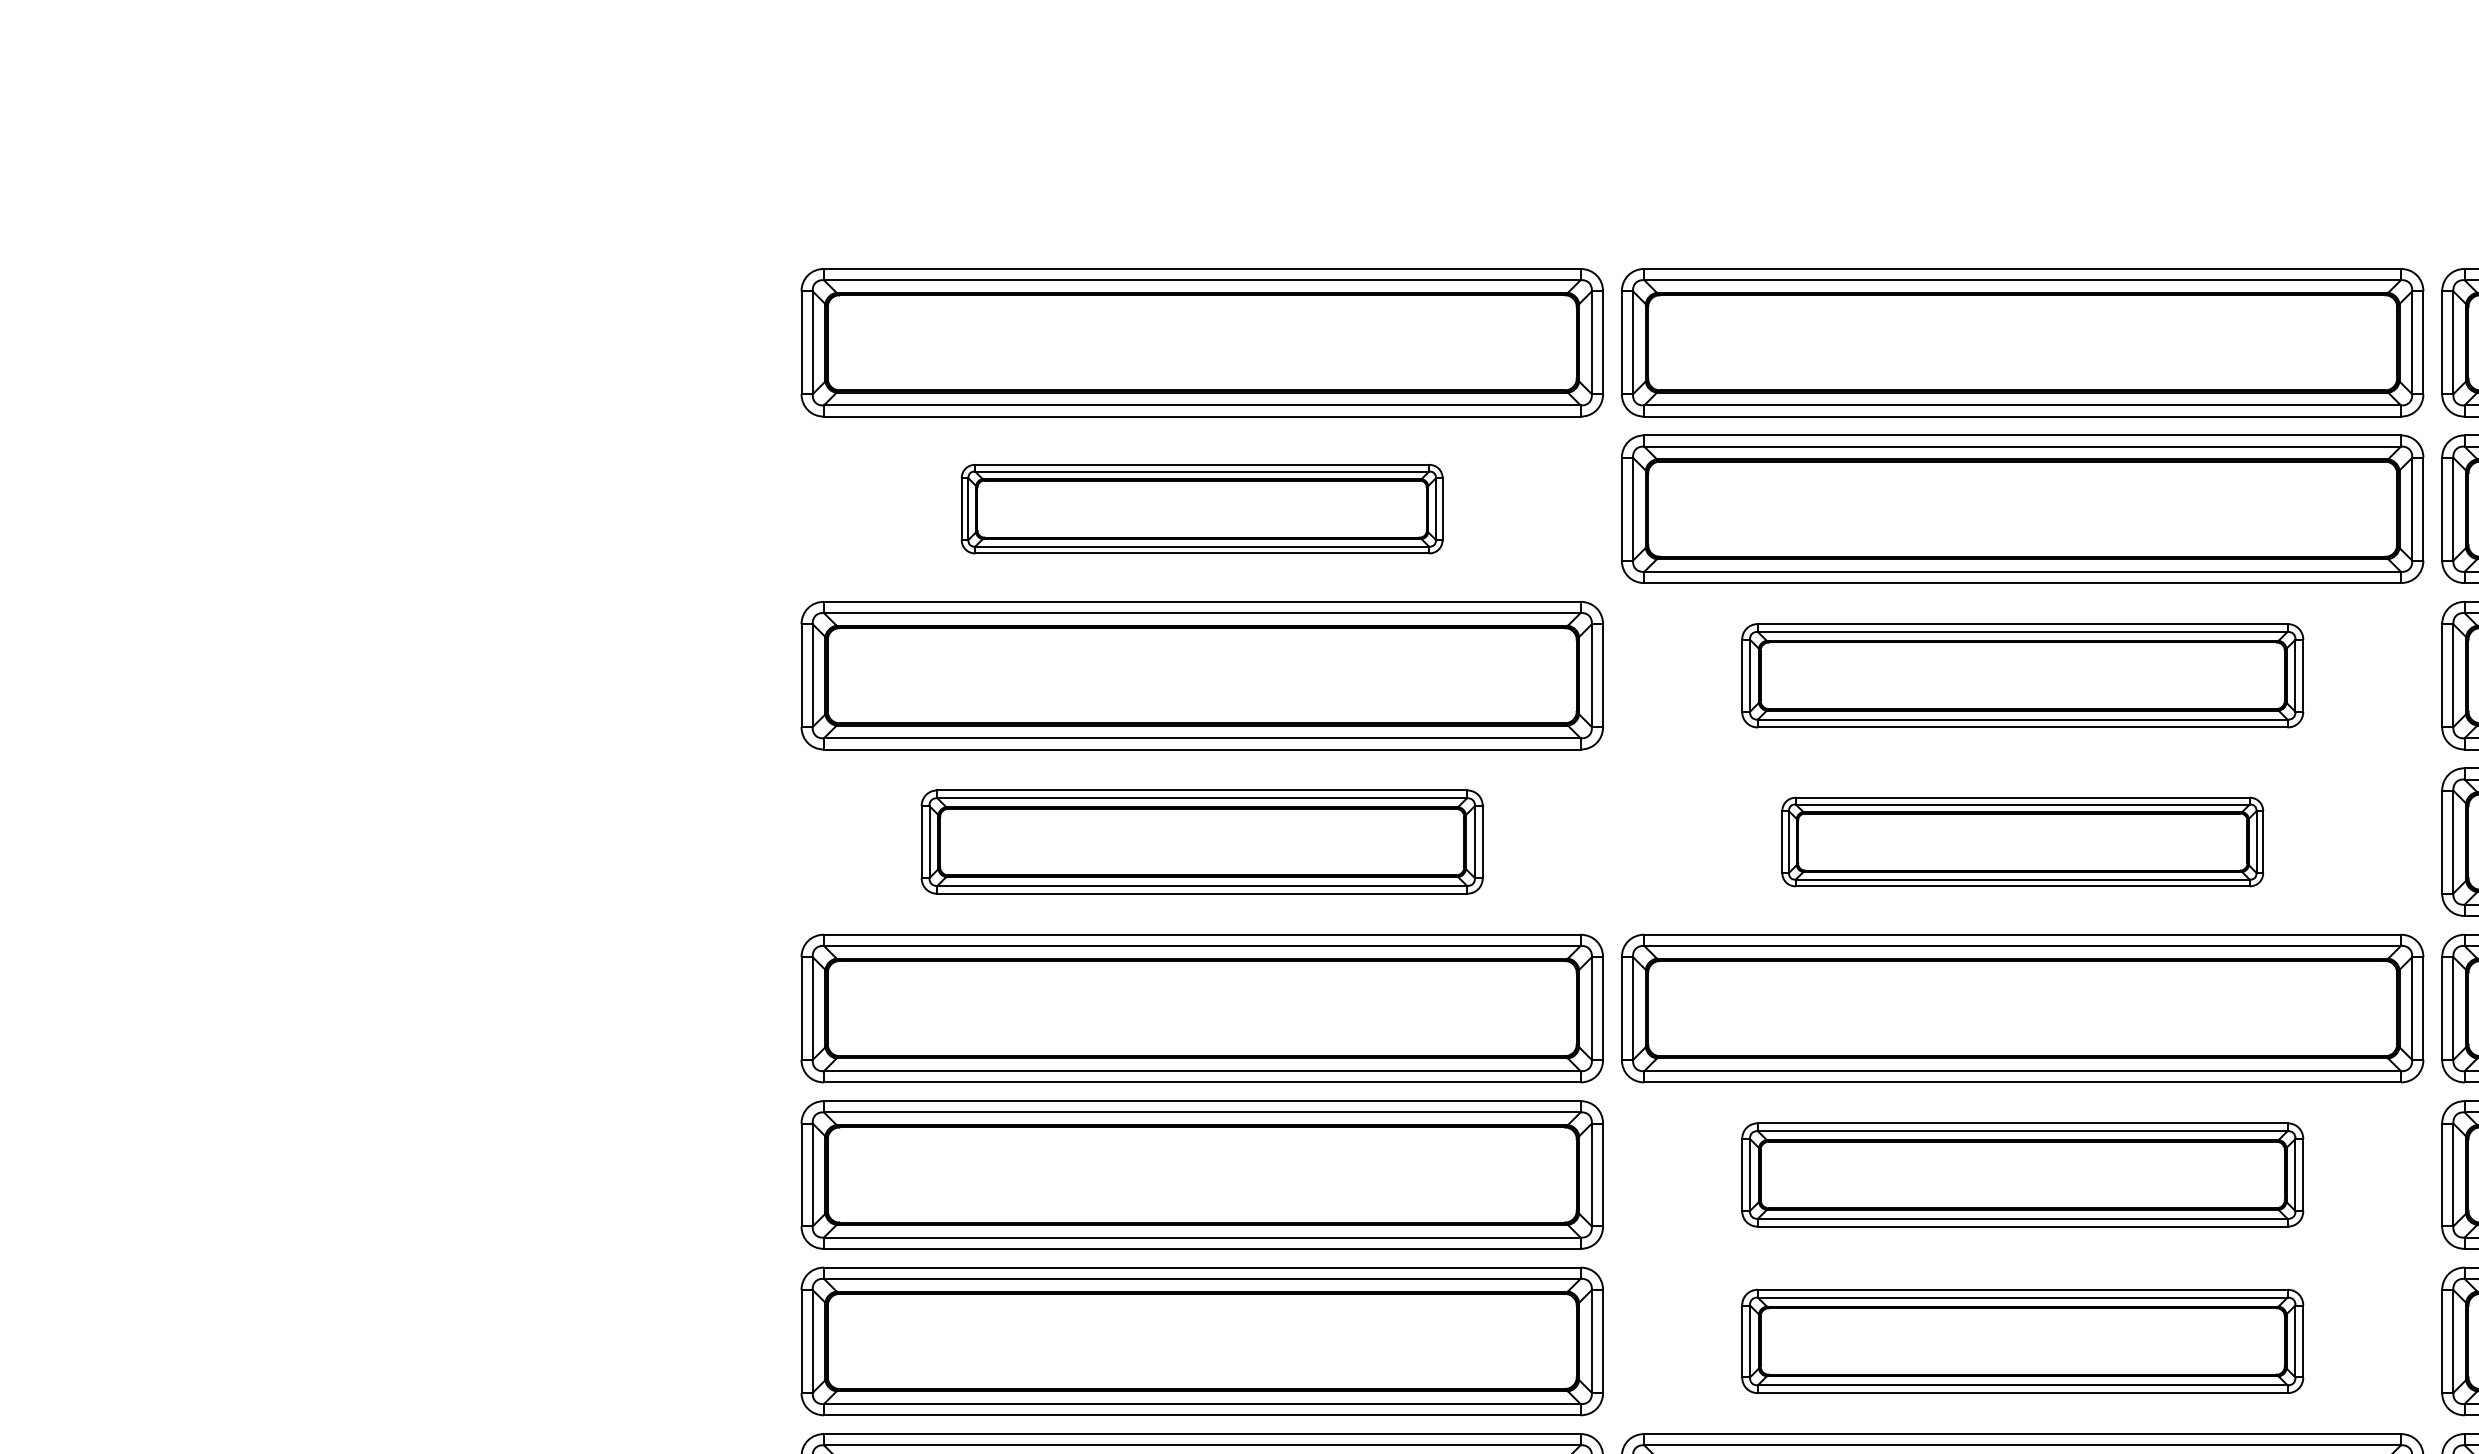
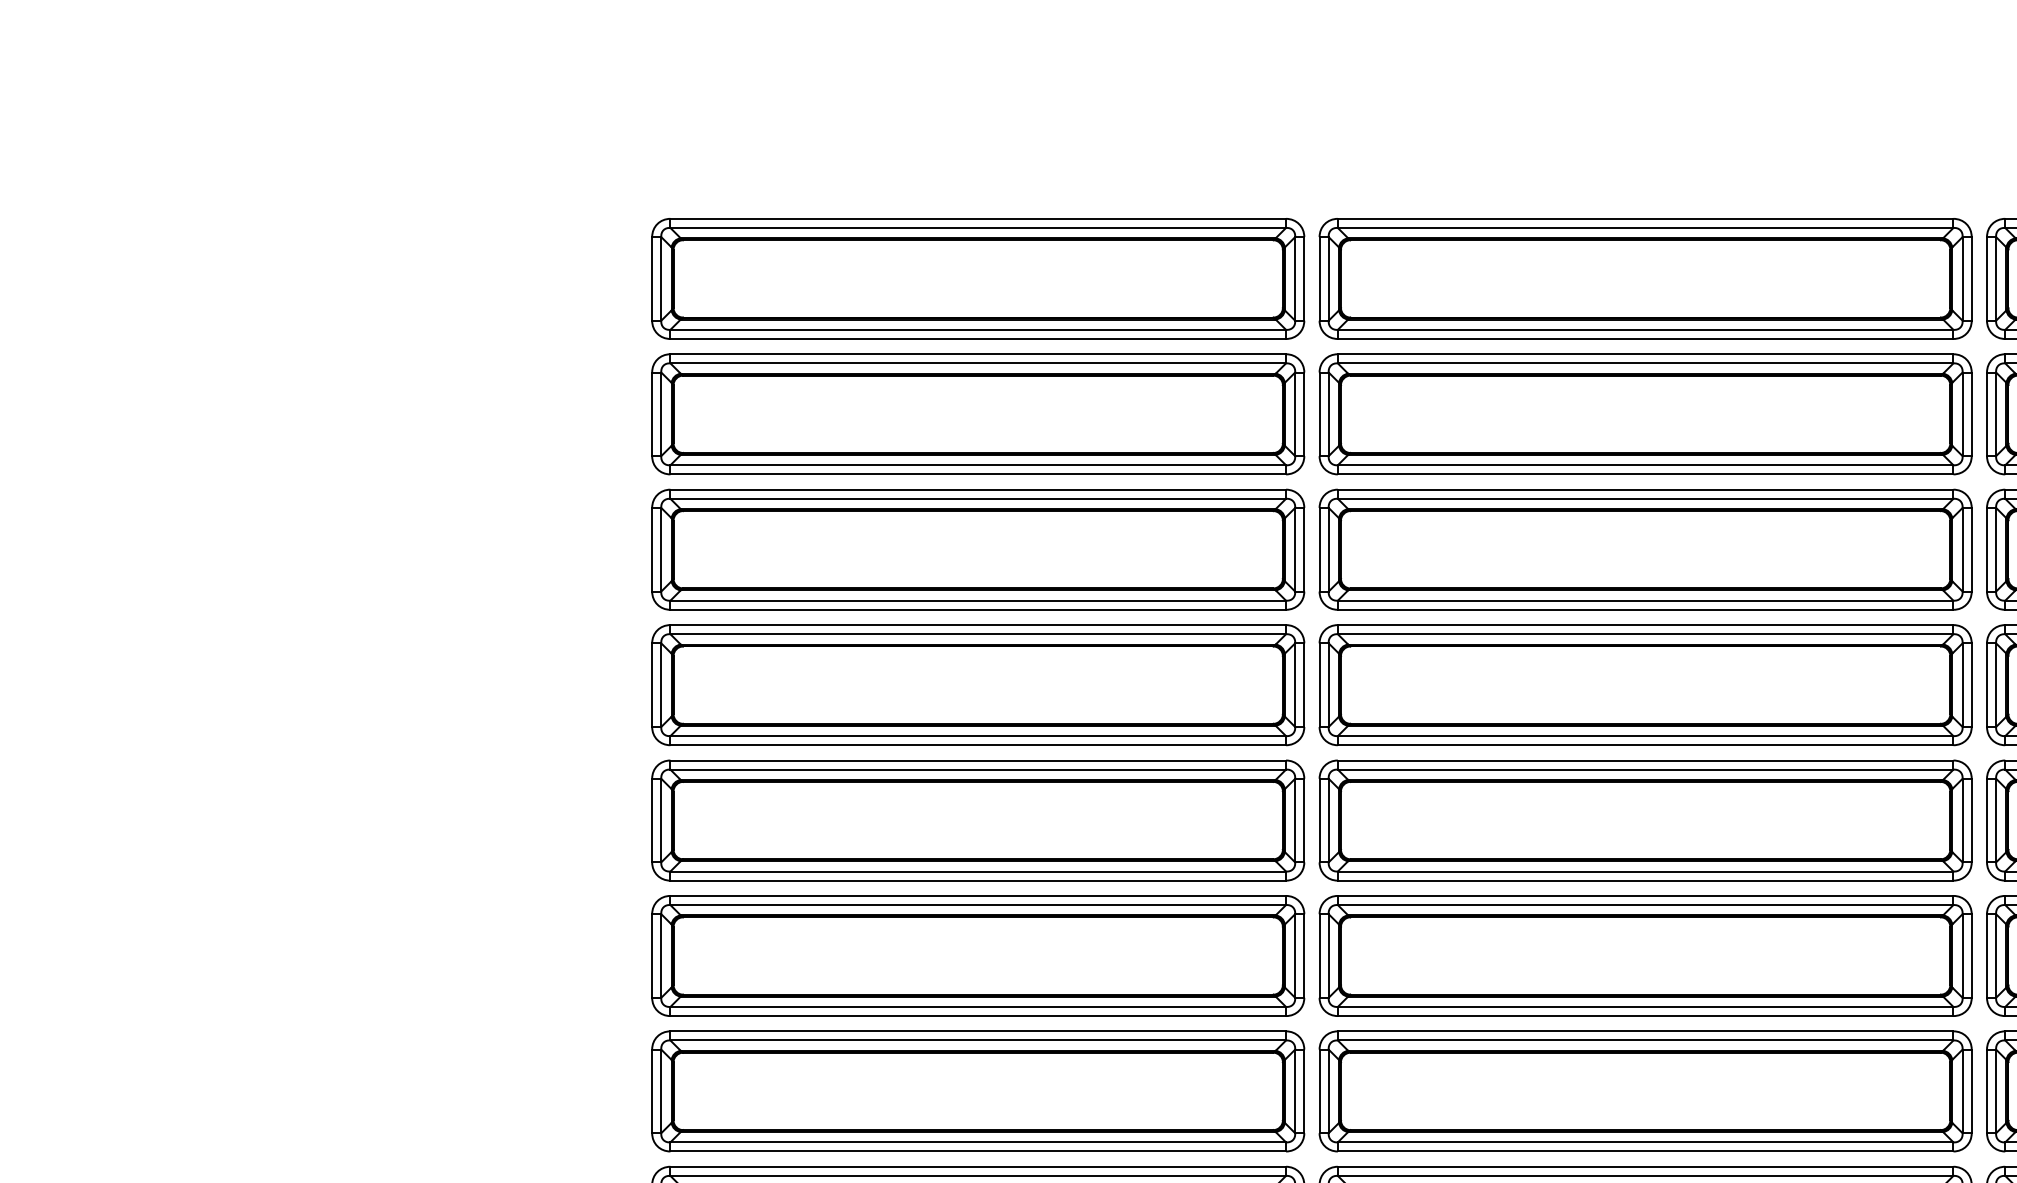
part: (1201, 508) -> (977, 413), size x1.67
part: (2022, 675) -> (1645, 549), size x1.43
part: (1201, 841) -> (977, 684), size x1.43
part: (2022, 841) -> (1645, 684), size x1.67
part: (2022, 1174) -> (1645, 955), size x1.43
part: (2022, 1341) -> (1645, 1091), size x1.43

